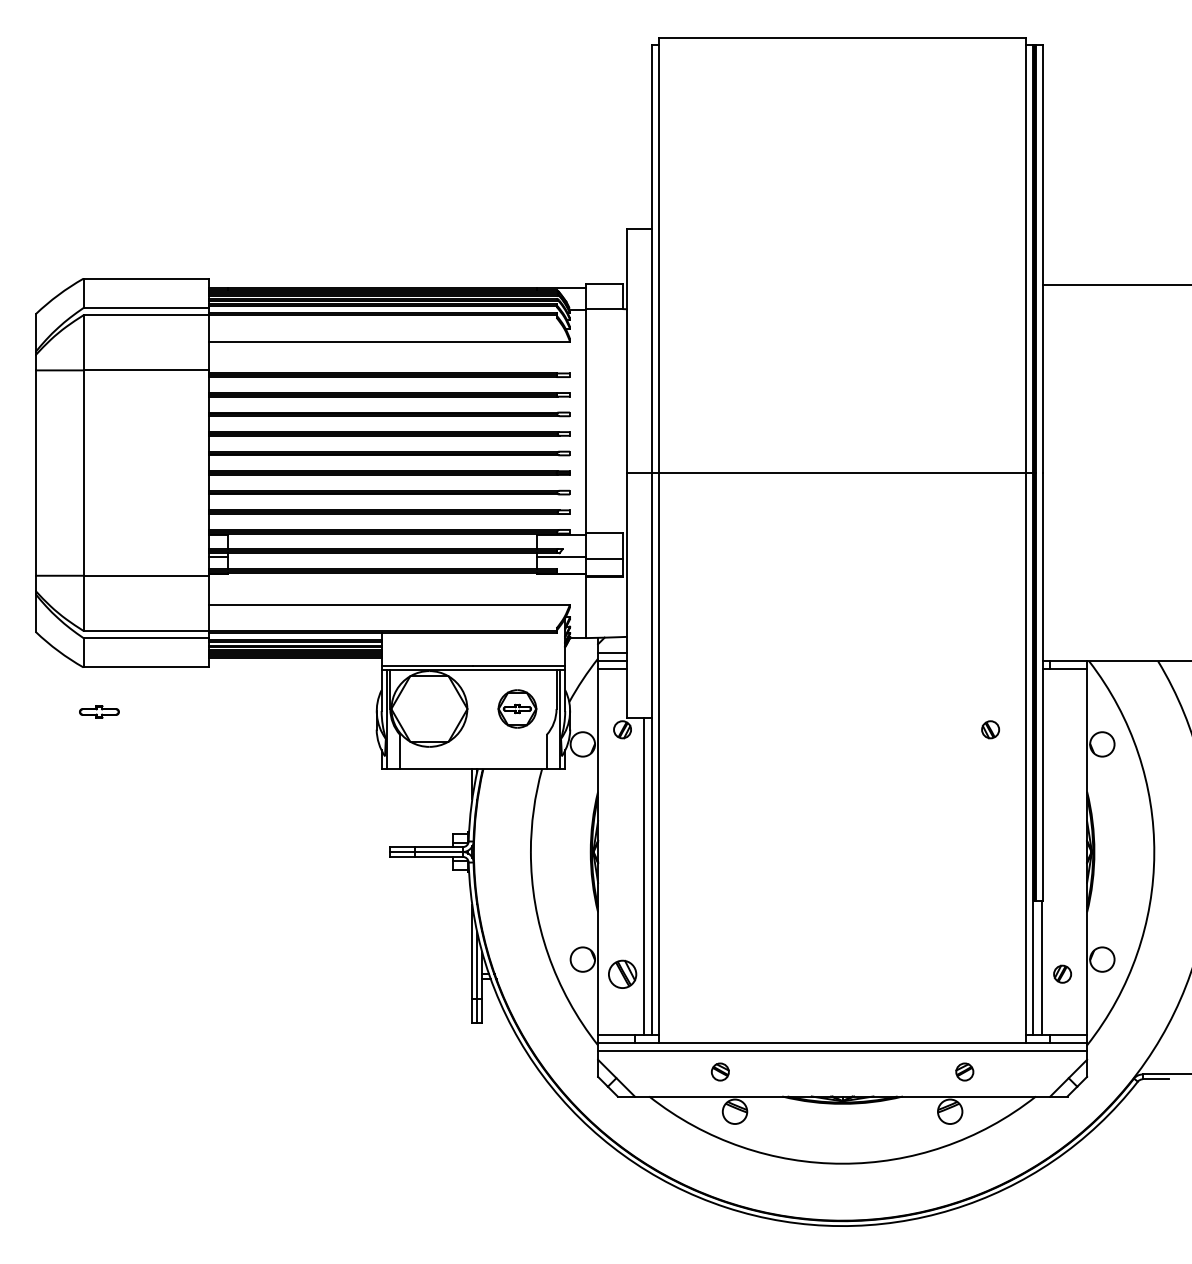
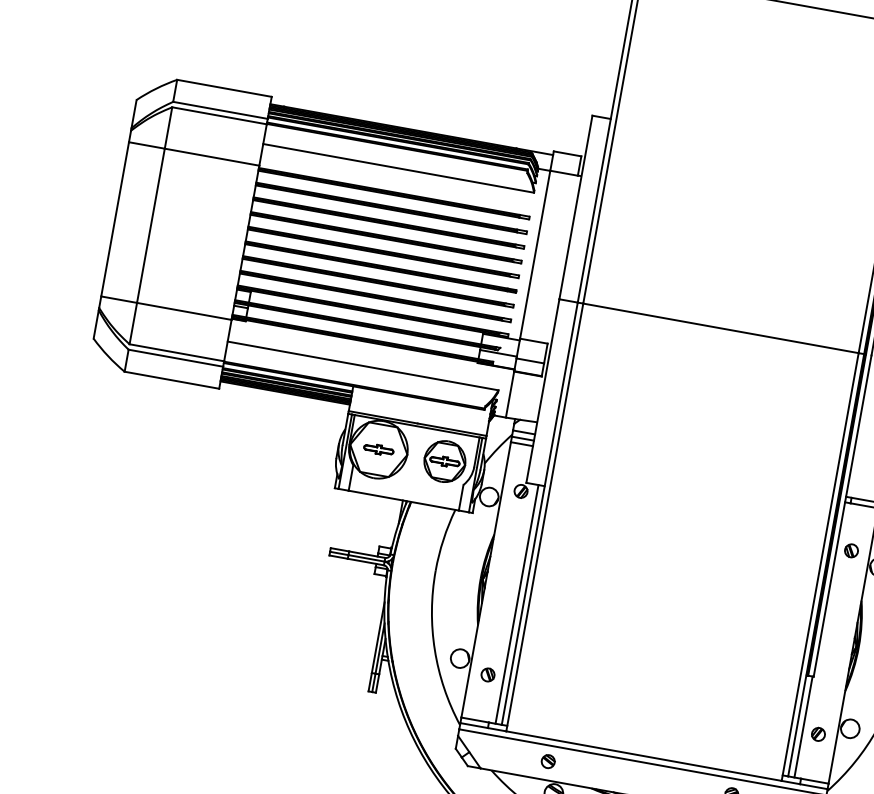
part: (517, 708) -> (445, 461), size x1.43
part: (99, 711) -> (378, 449), moved
part: (990, 729) -> (851, 550), moved
part: (622, 973) -> (488, 674), size x0.62

